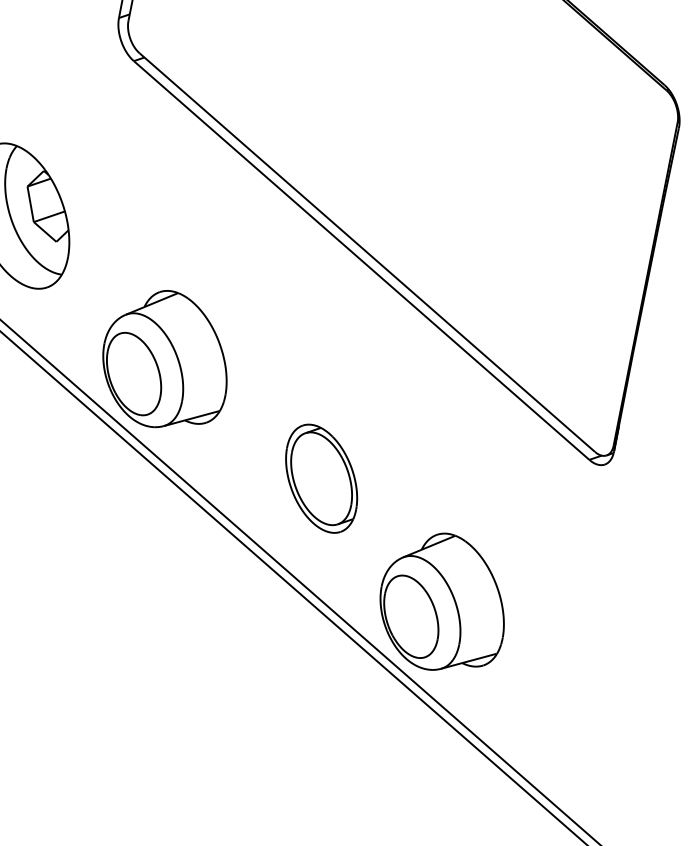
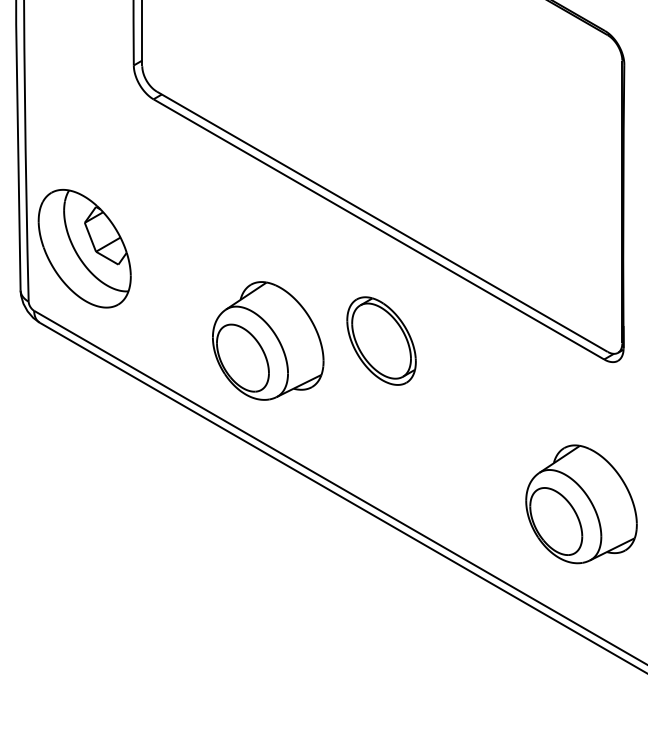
part: (167, 359) -> (268, 340), moved
part: (321, 478) -> (381, 340), moved
part: (443, 603) -> (581, 504), moved

